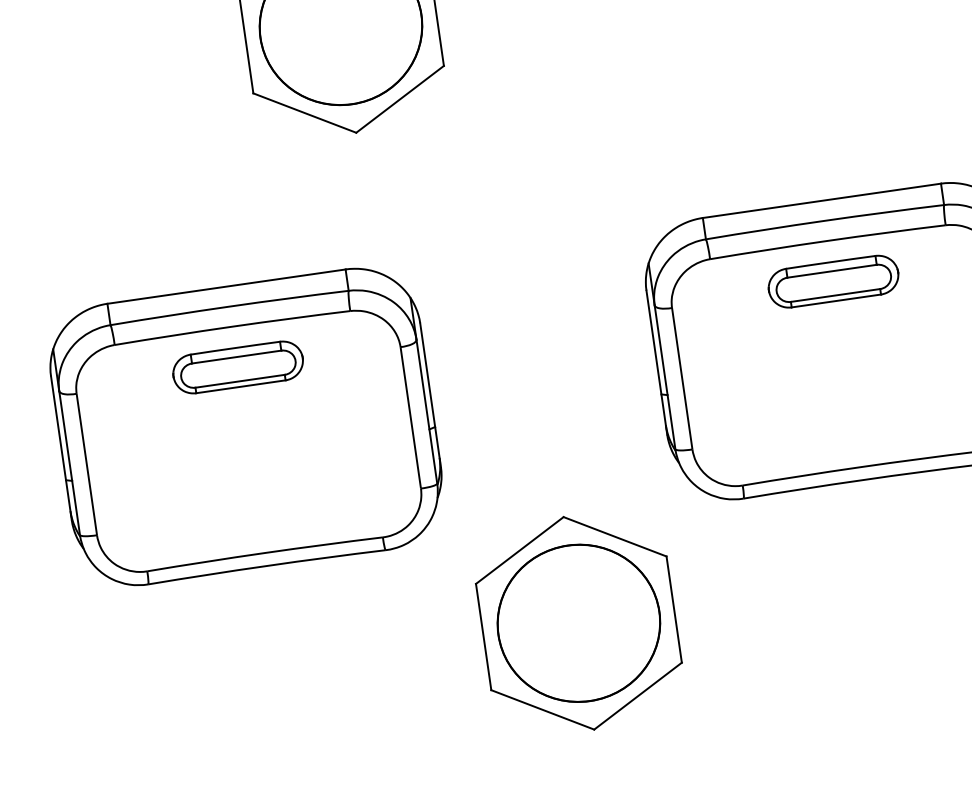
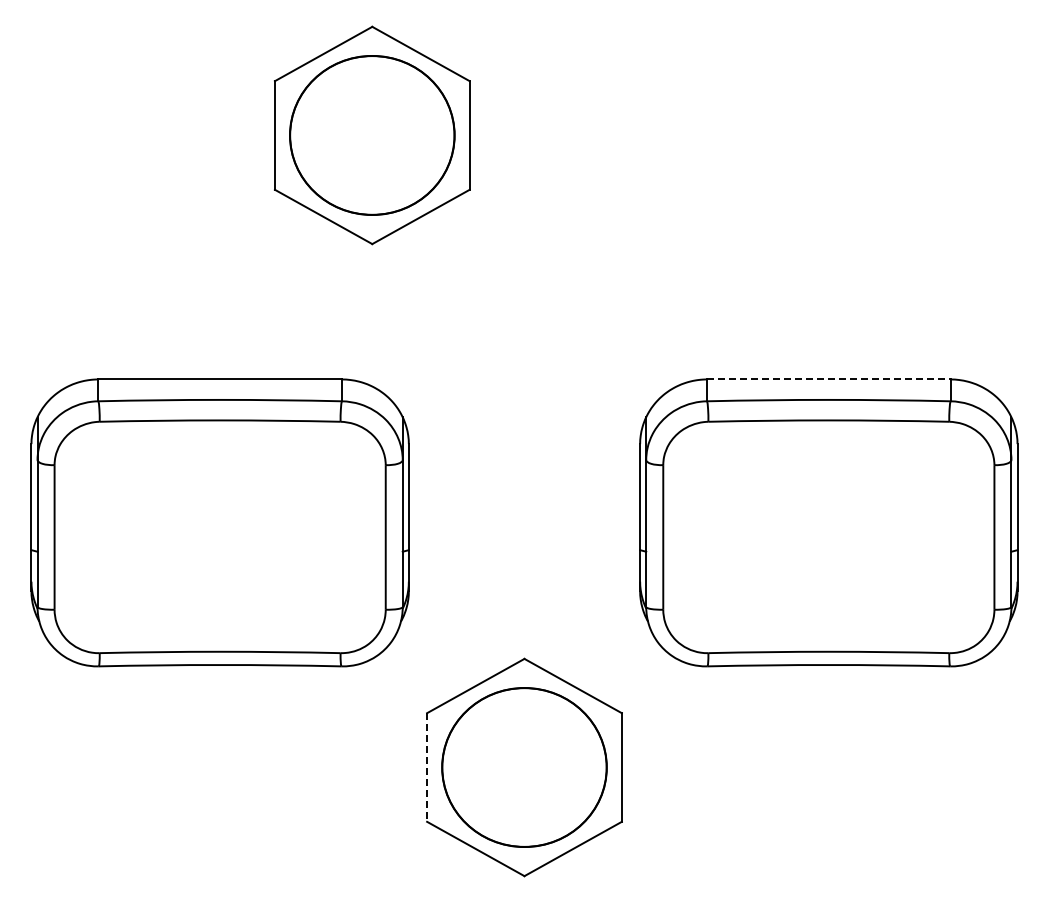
line: (821, 200) -> (828, 379), solid -> dashed
part: (833, 281) -> (828, 461), removed
part: (238, 366) -> (220, 461), removed
line: (484, 637) -> (427, 768), solid -> dashed

